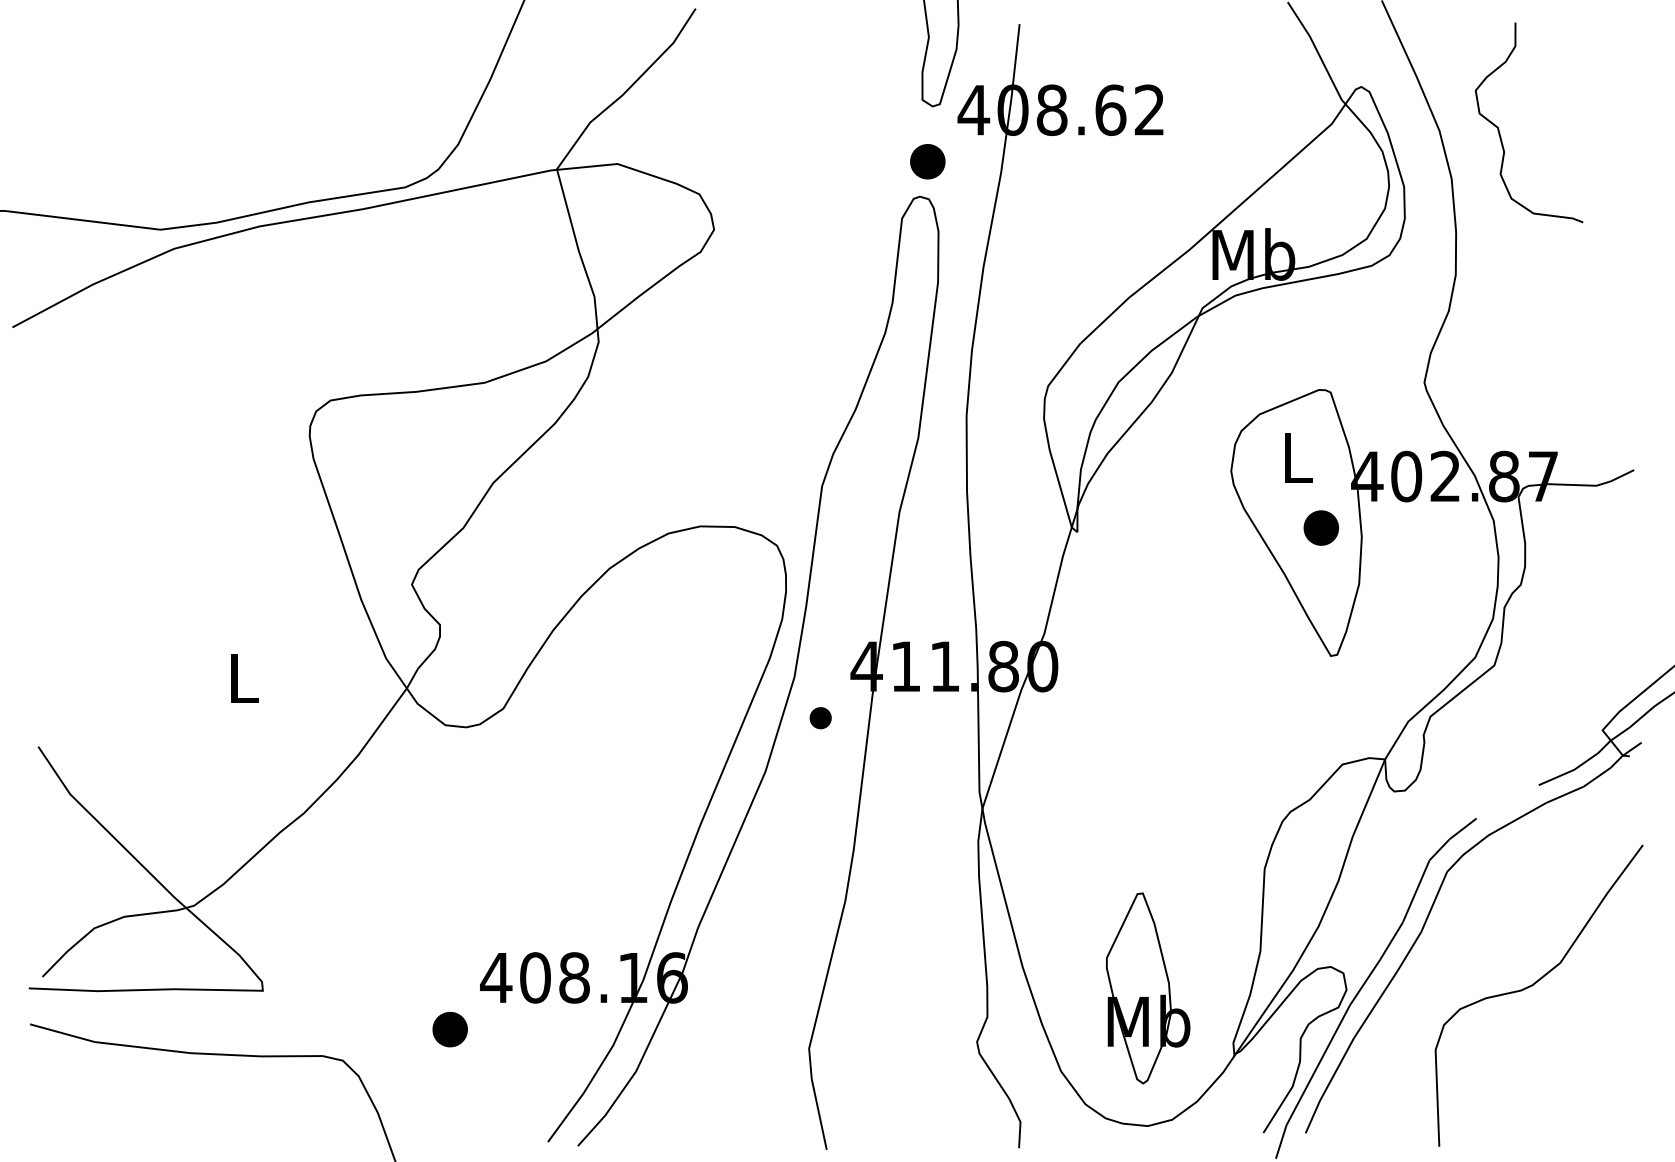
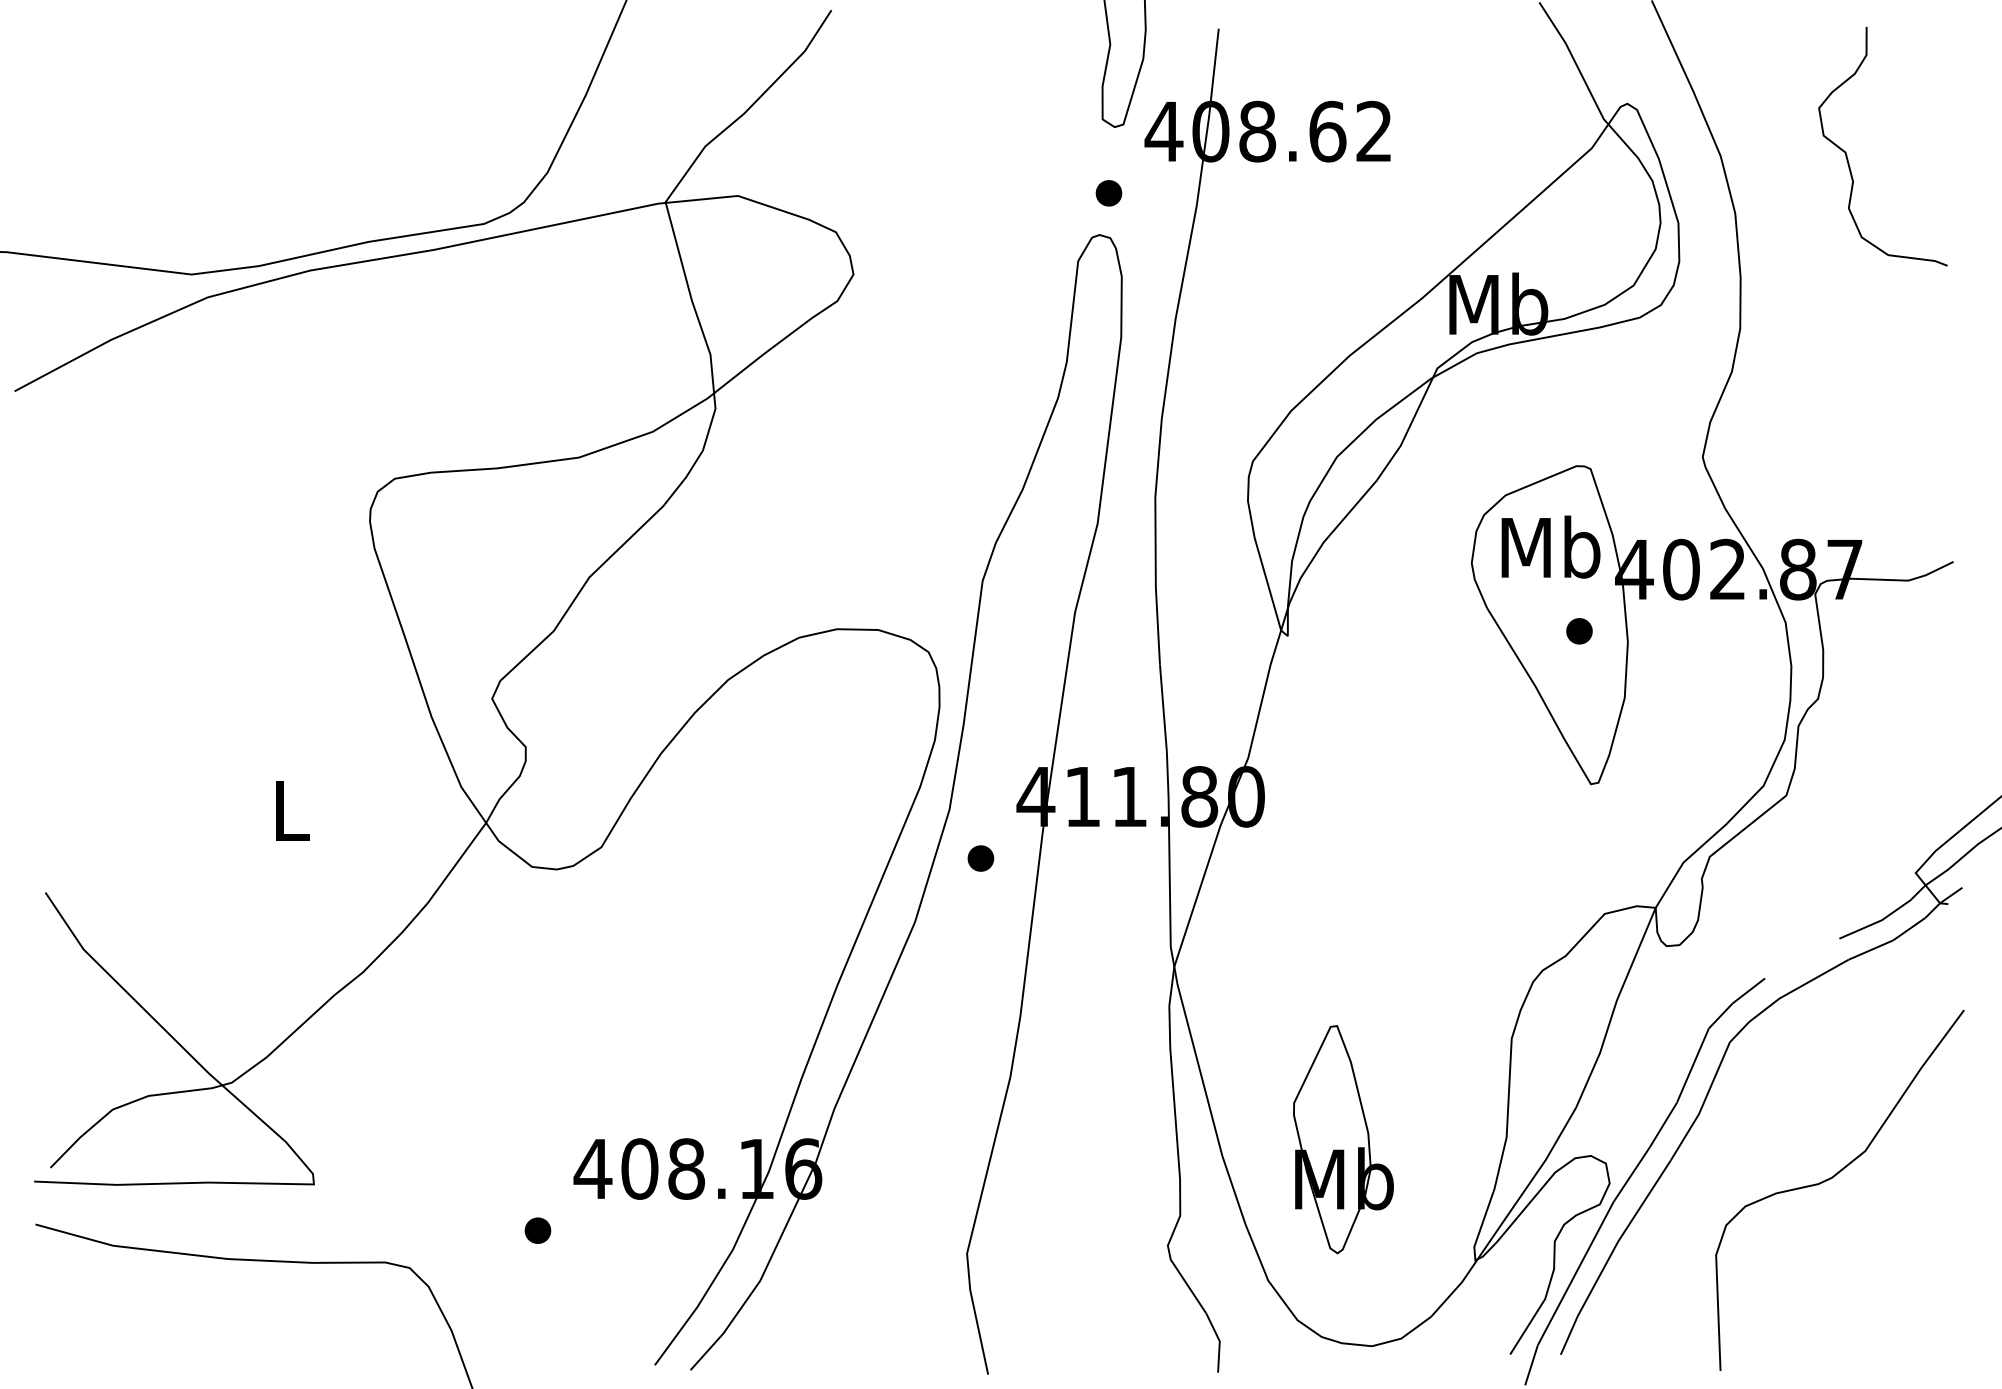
curve: (1499, 130) -> (1847, 155), moved
part: (927, 161) -> (1108, 193), size x0.62
text: (1297, 457) -> (1550, 546), L -> Mb
part: (1321, 528) -> (1579, 631), size x0.62
part: (1148, 988) -> (1343, 1139), moved
part: (449, 1029) -> (537, 1230), size x0.62

